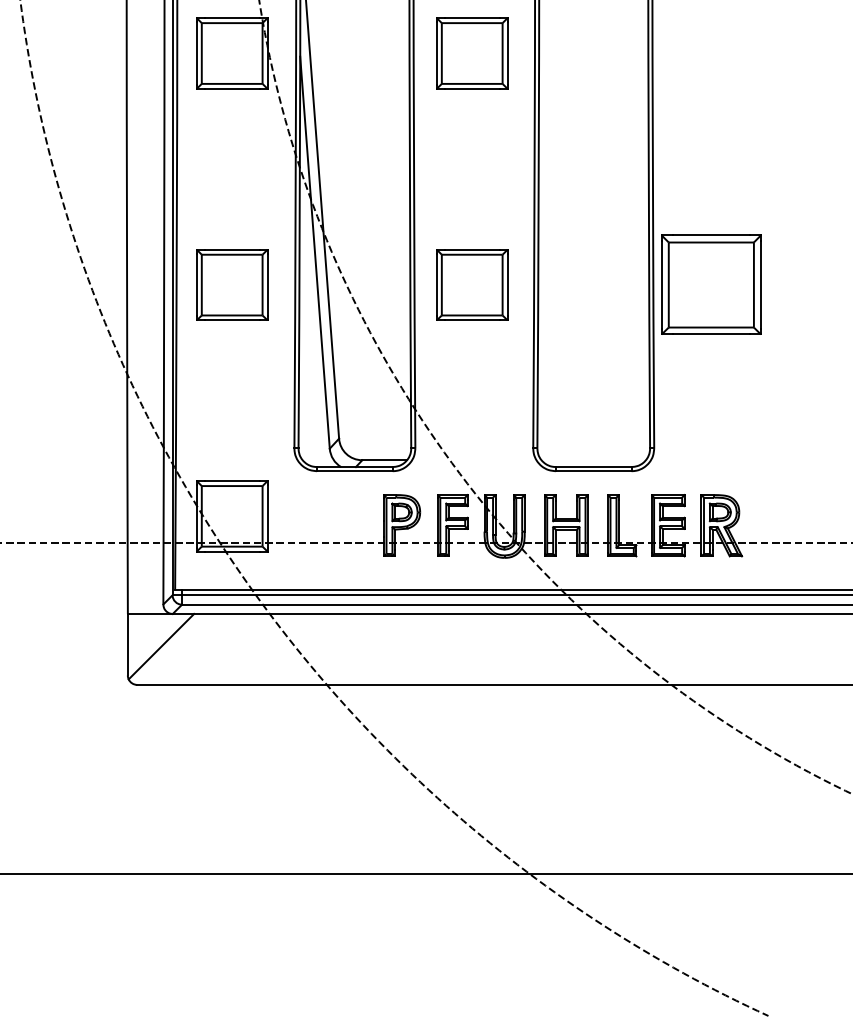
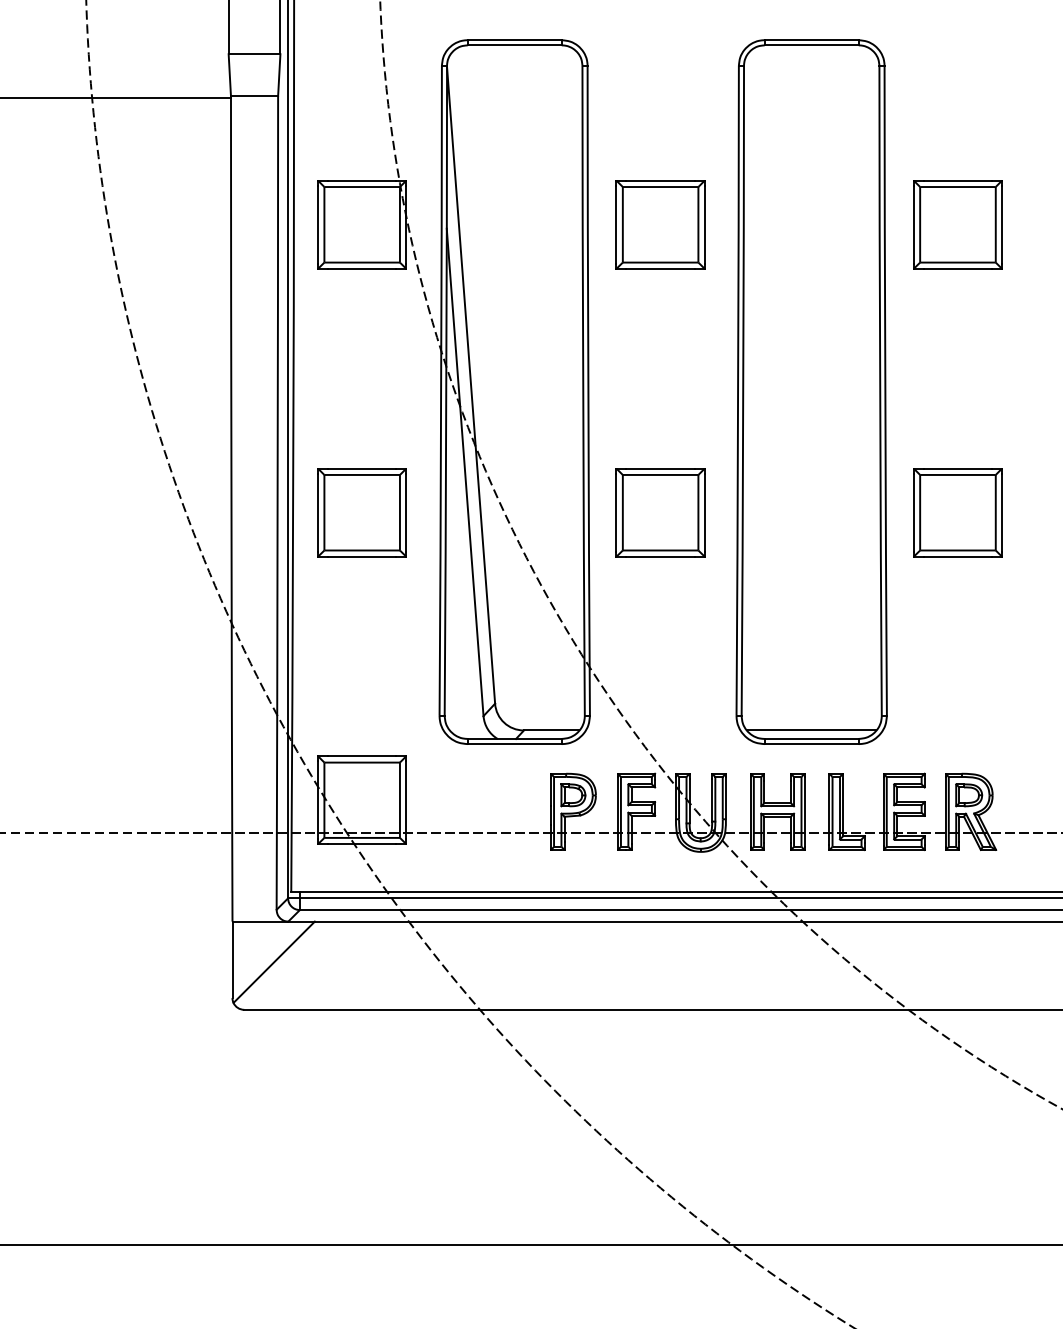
part: (710, 53) -> (957, 224), added
part: (710, 284) -> (957, 512), size x0.71
line: (593, 460) -> (811, 730), added

